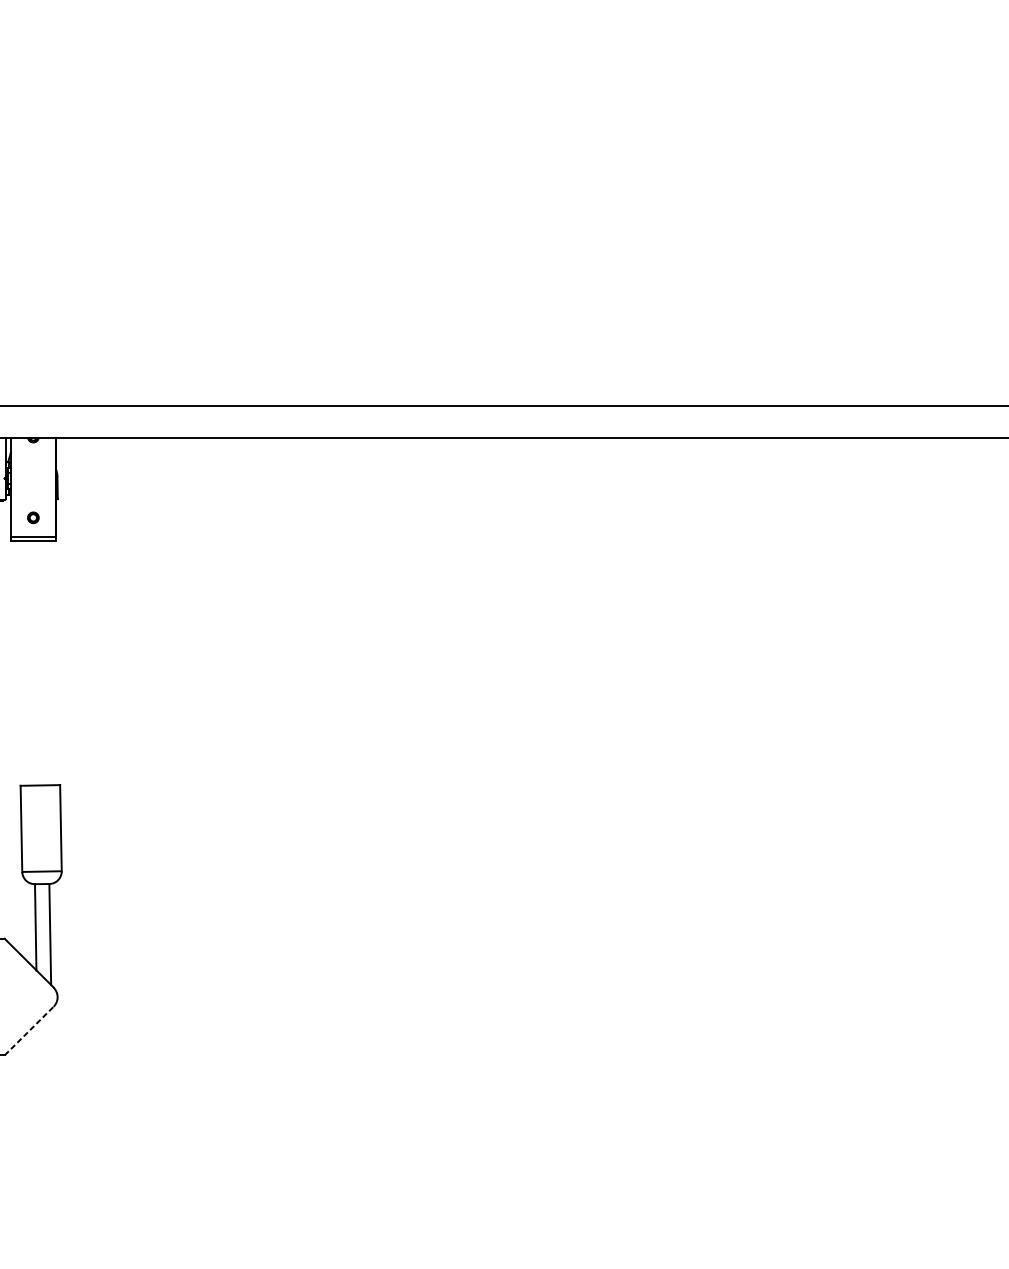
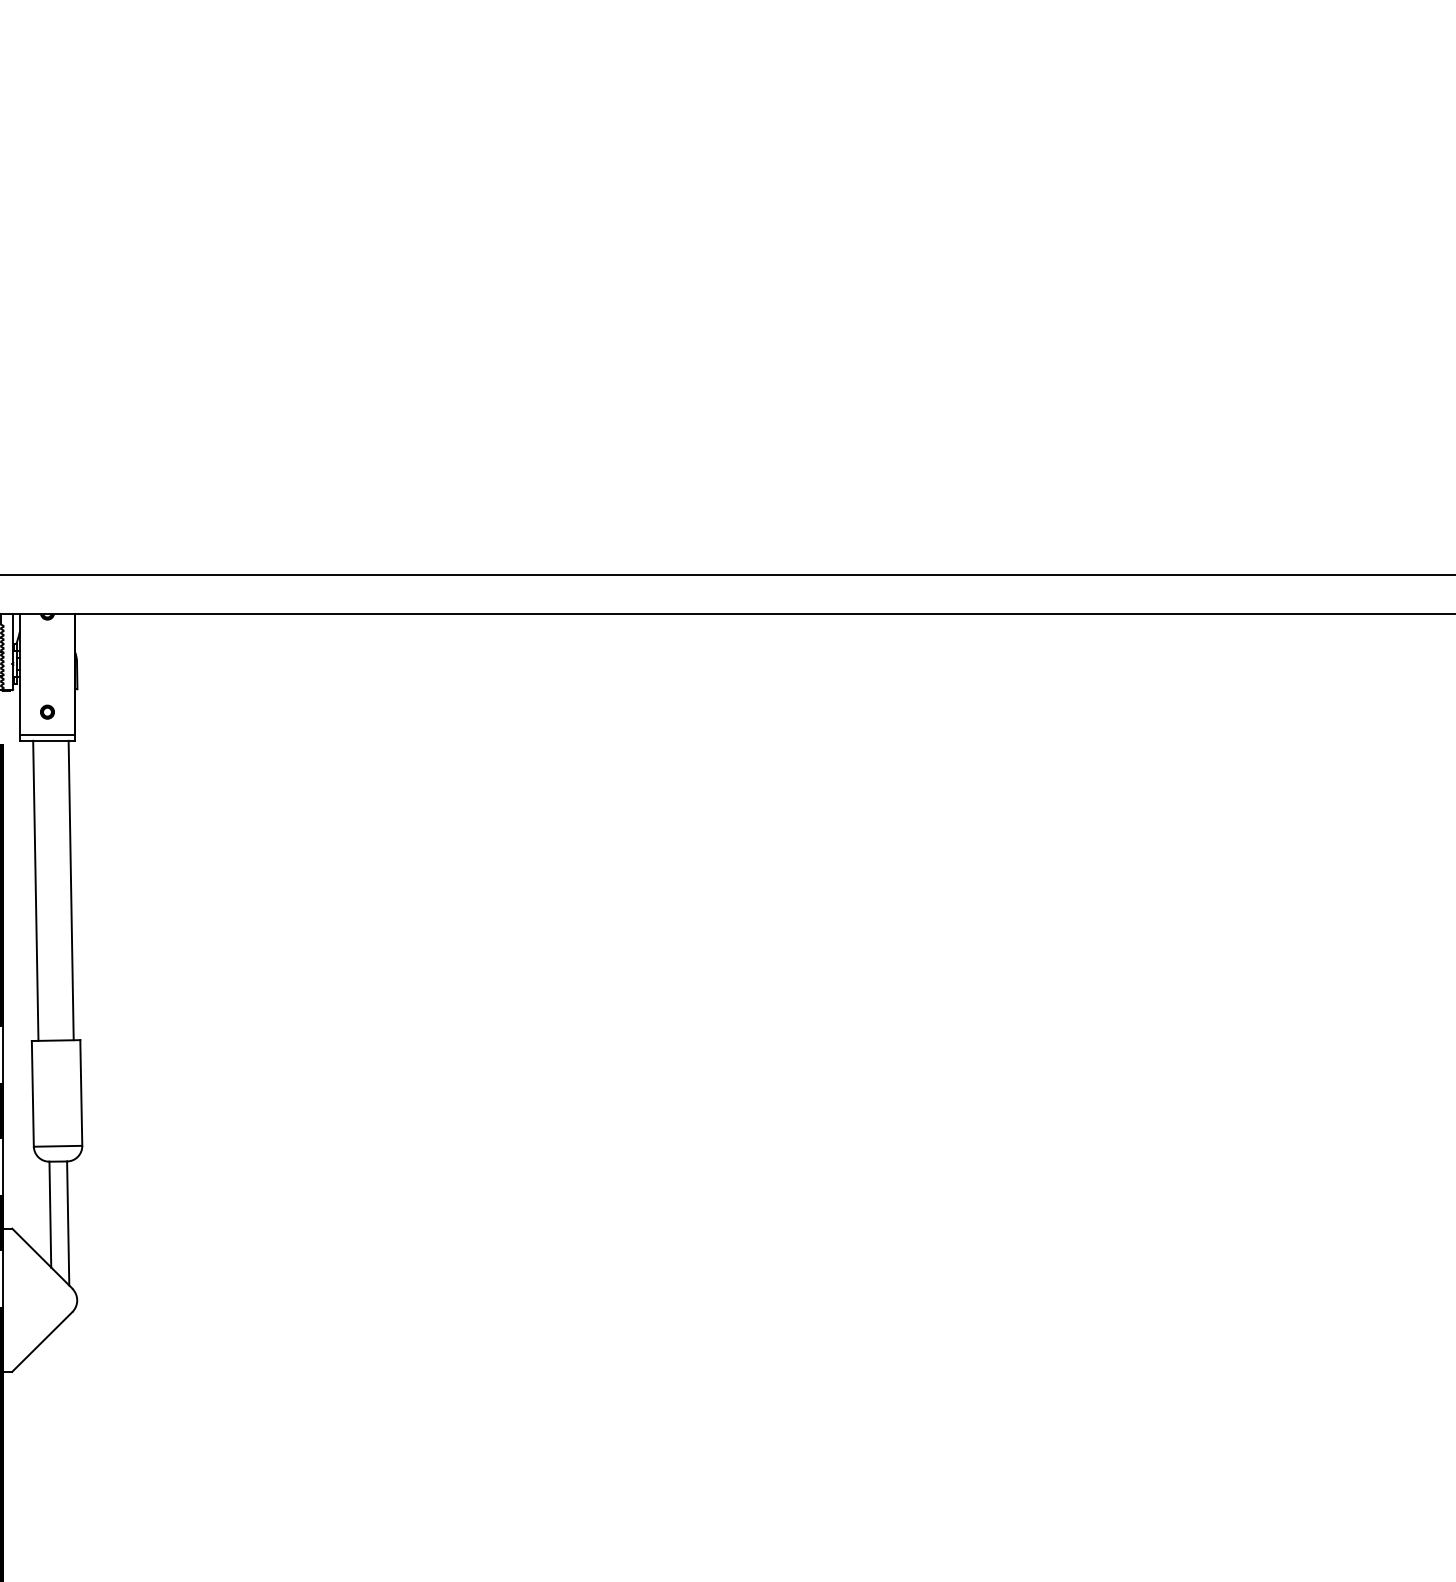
line: (23, 663) -> (35, 890), added
line: (52, 663) -> (70, 890), added
line: (29, 1030) -> (42, 1341), dashed -> solid

